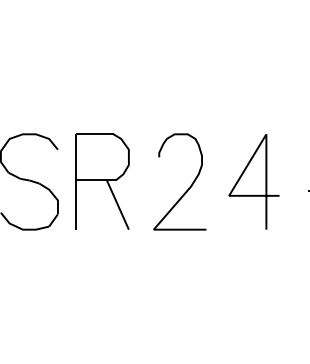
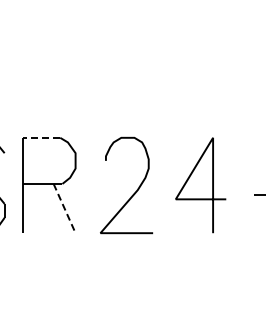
line: (94, 134) -> (41, 138), solid -> dashed
line: (117, 205) -> (64, 209), solid -> dashed

